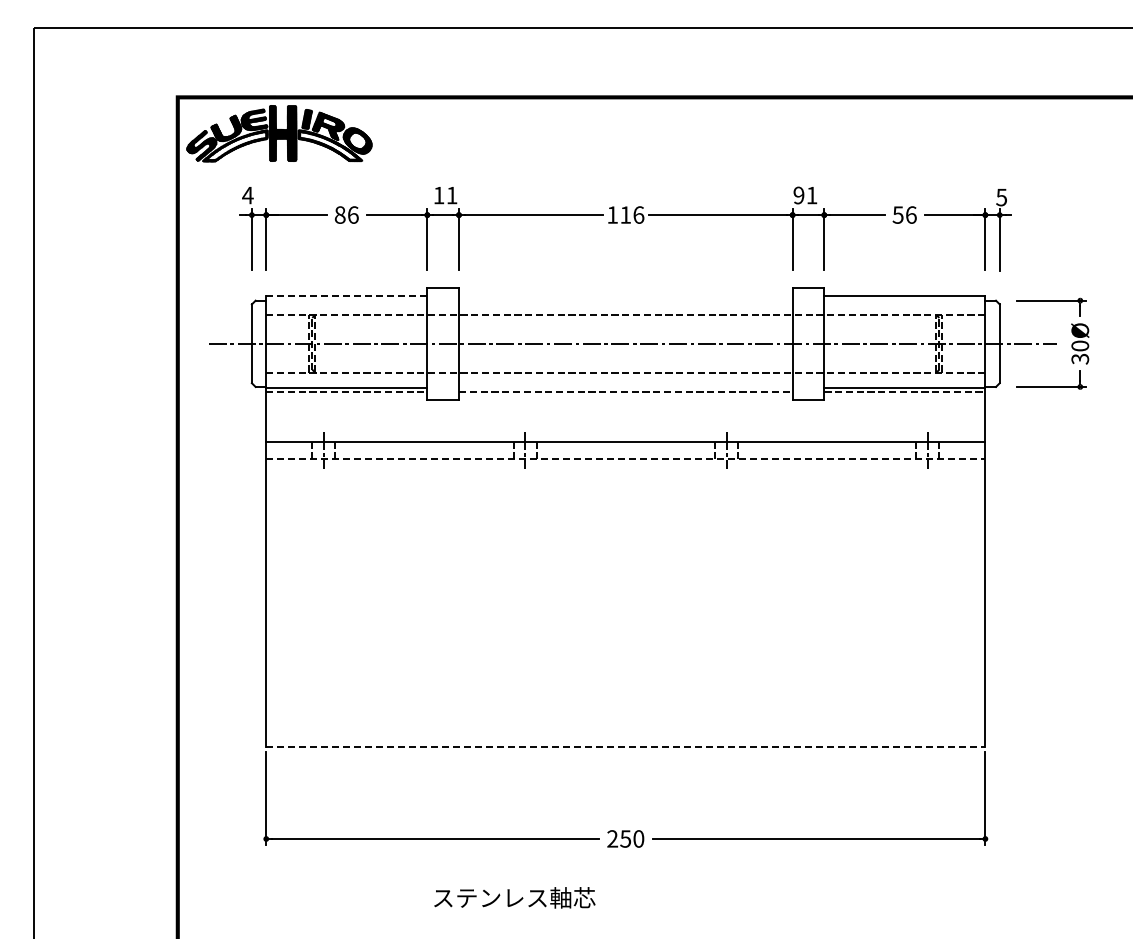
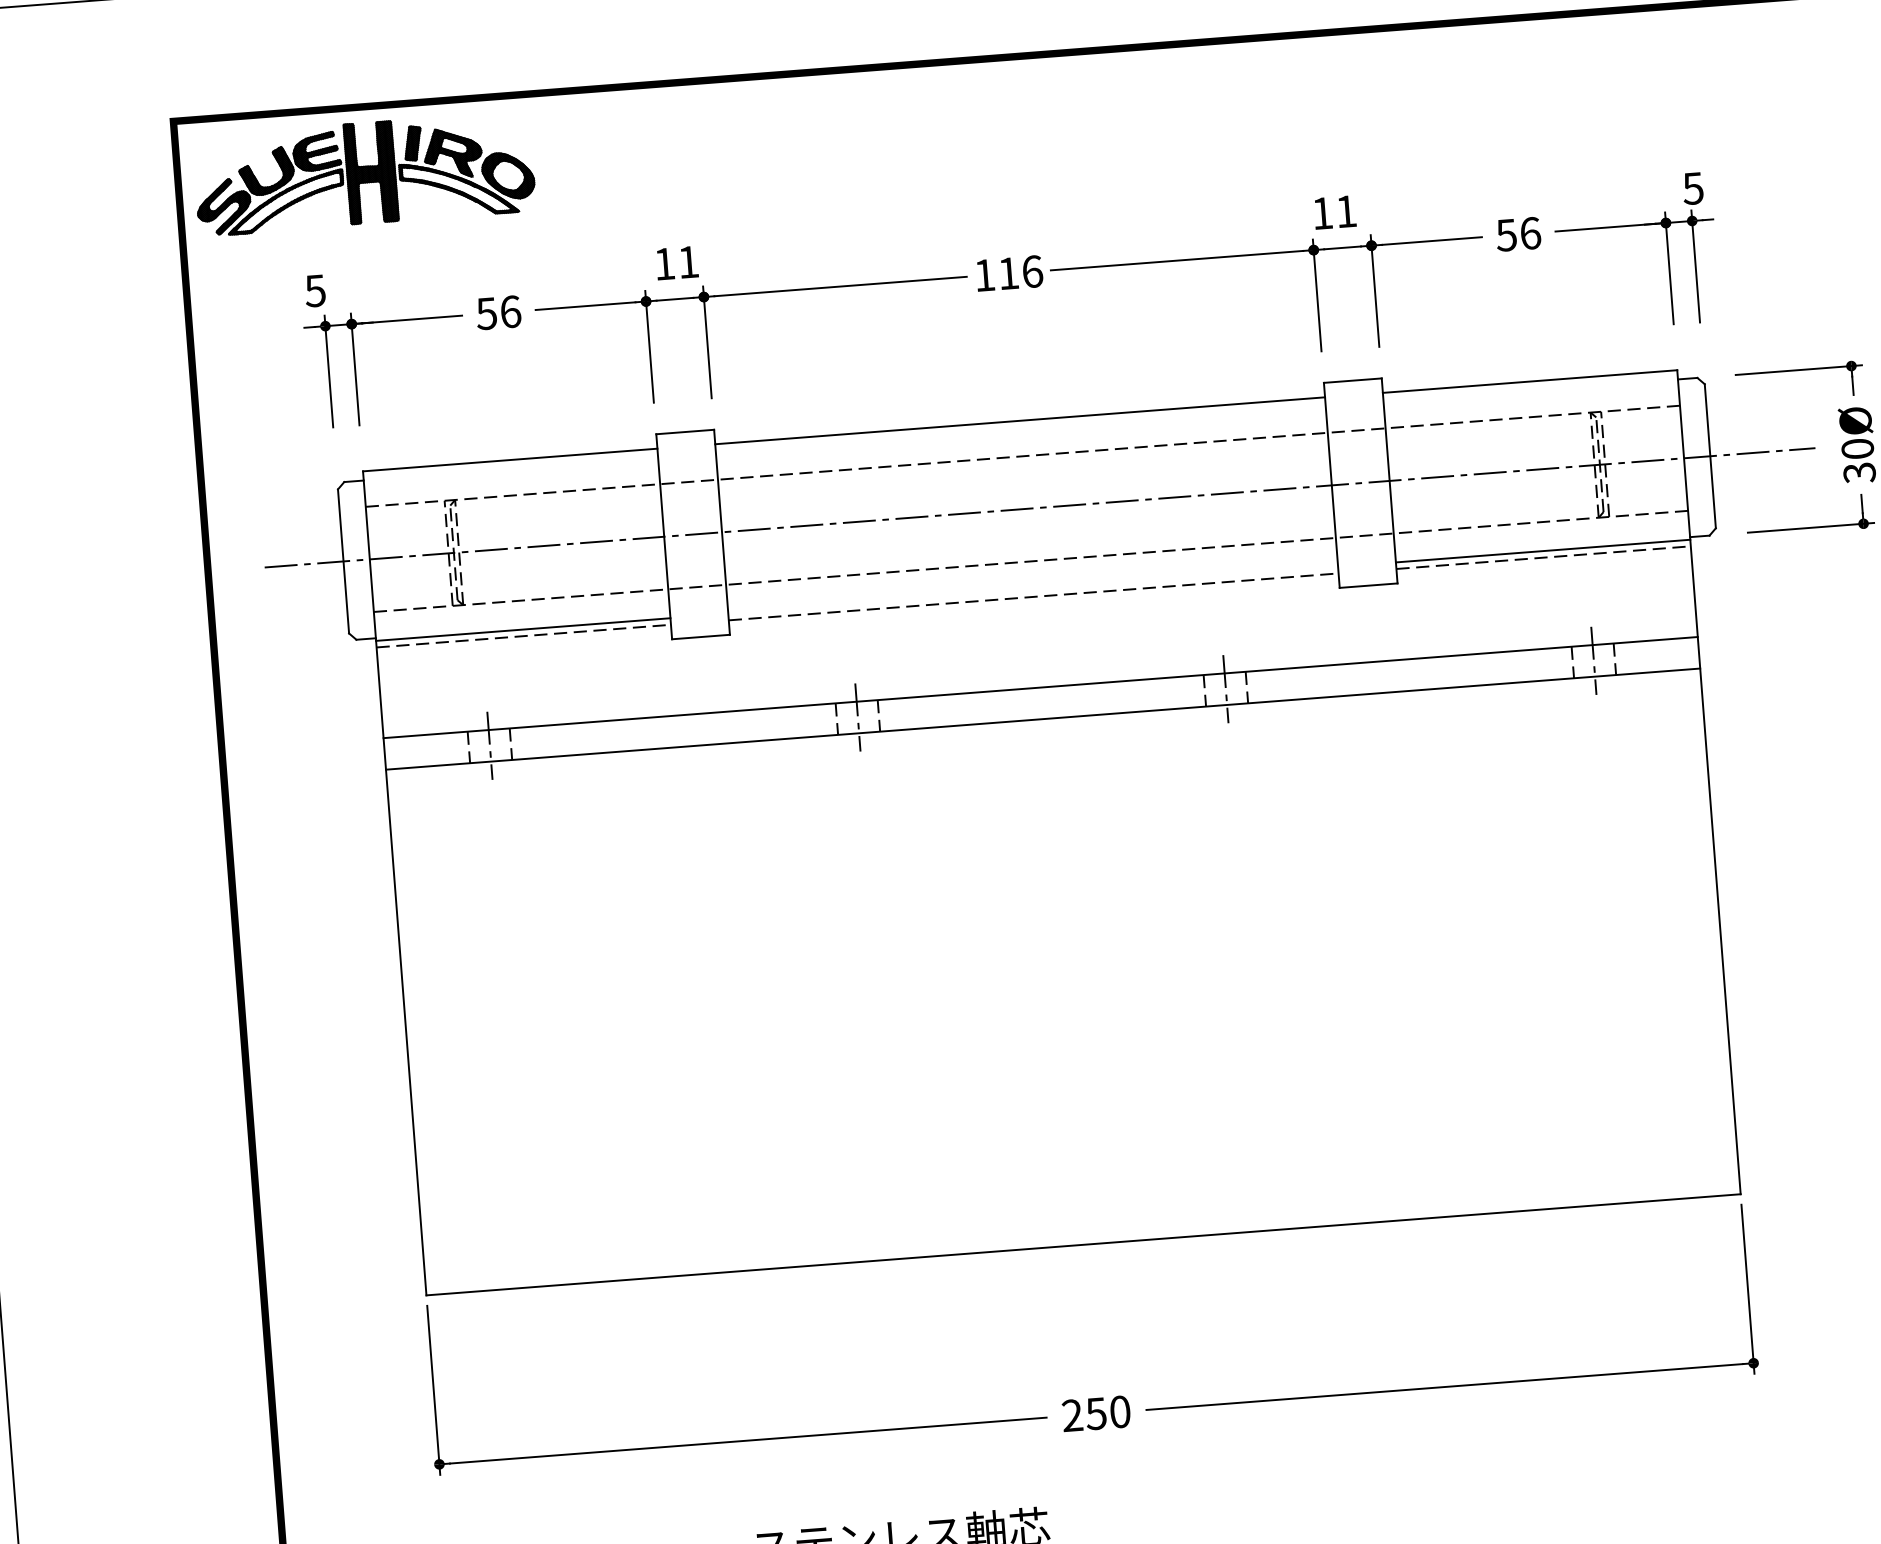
text: (247, 195) -> (314, 290), 4 -> 5
text: (798, 195) -> (1321, 213), 91 -> 11
text: (339, 214) -> (485, 312), 86 -> 56
line: (346, 295) -> (509, 459), dashed -> solid
line: (625, 295) -> (1019, 420), added
line: (625, 458) -> (1042, 718), dashed -> solid
line: (625, 746) -> (1082, 1244), dashed -> solid

